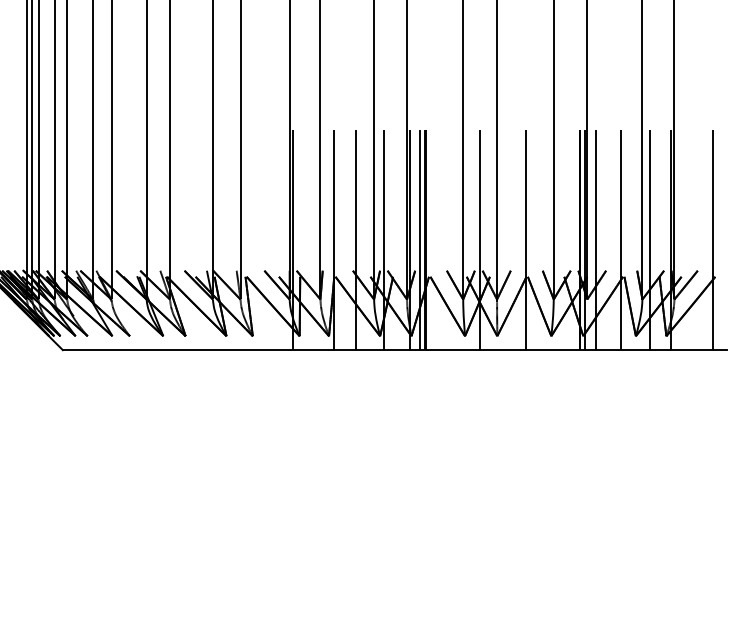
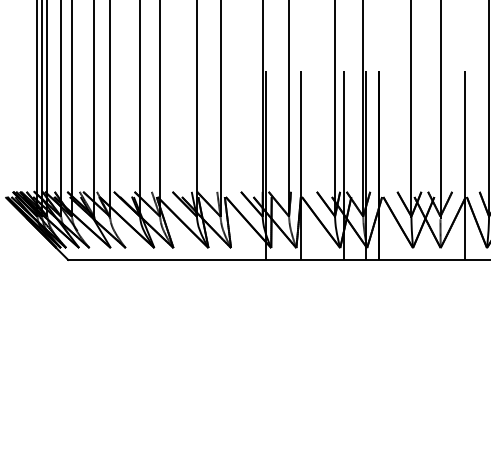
line: (355, 240) -> (319, 165), removed
line: (420, 240) -> (374, 165), removed
line: (479, 240) -> (425, 165), removed

